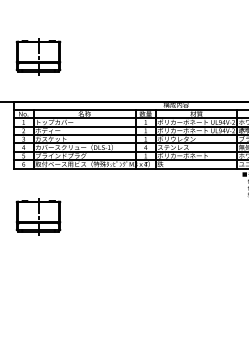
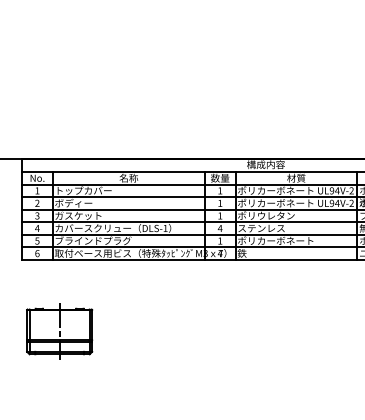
part: (38, 56) -> (59, 92), removed

